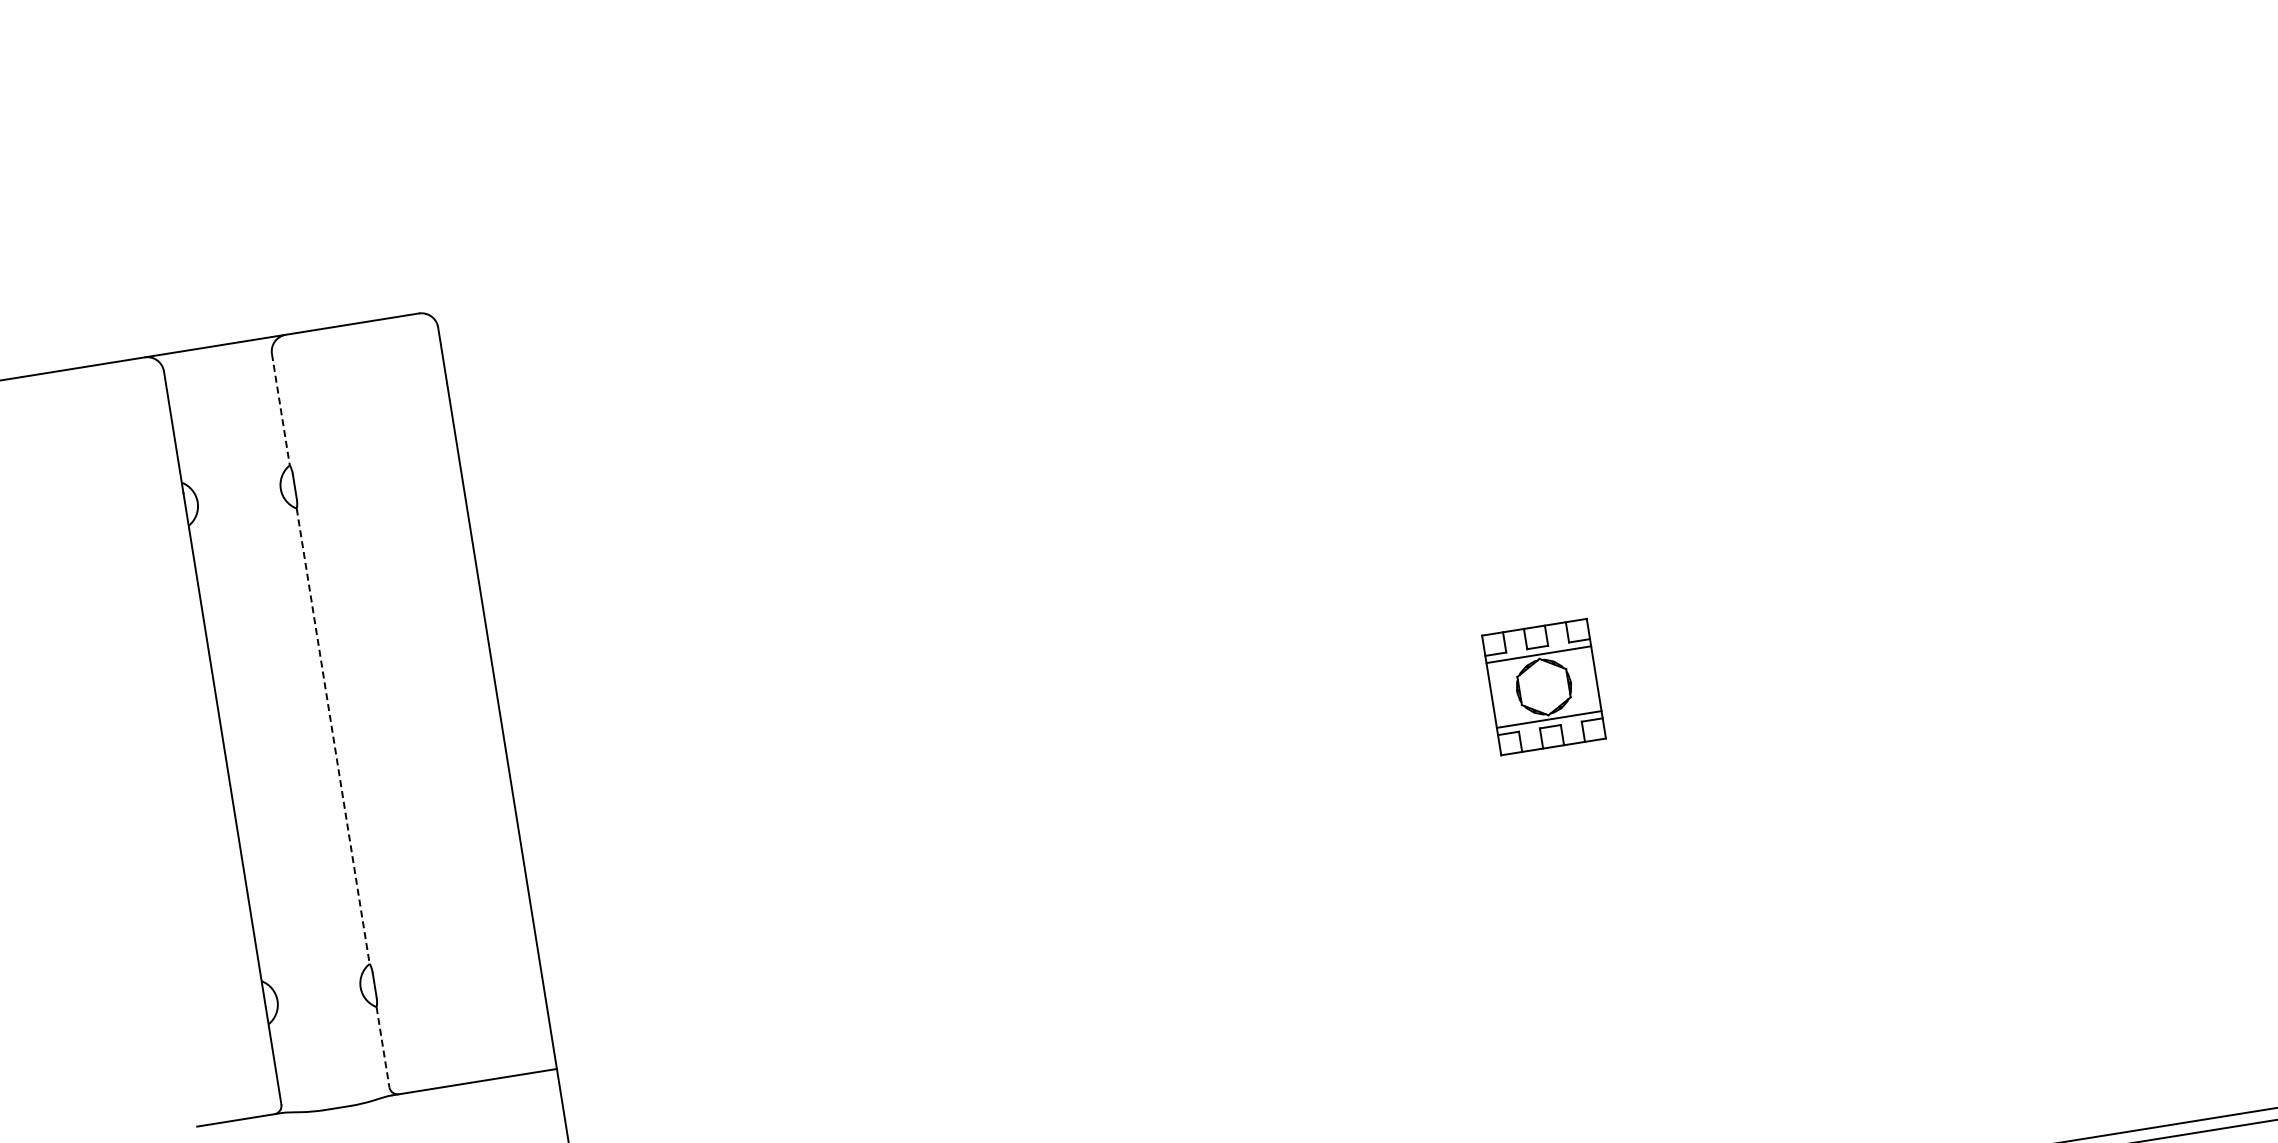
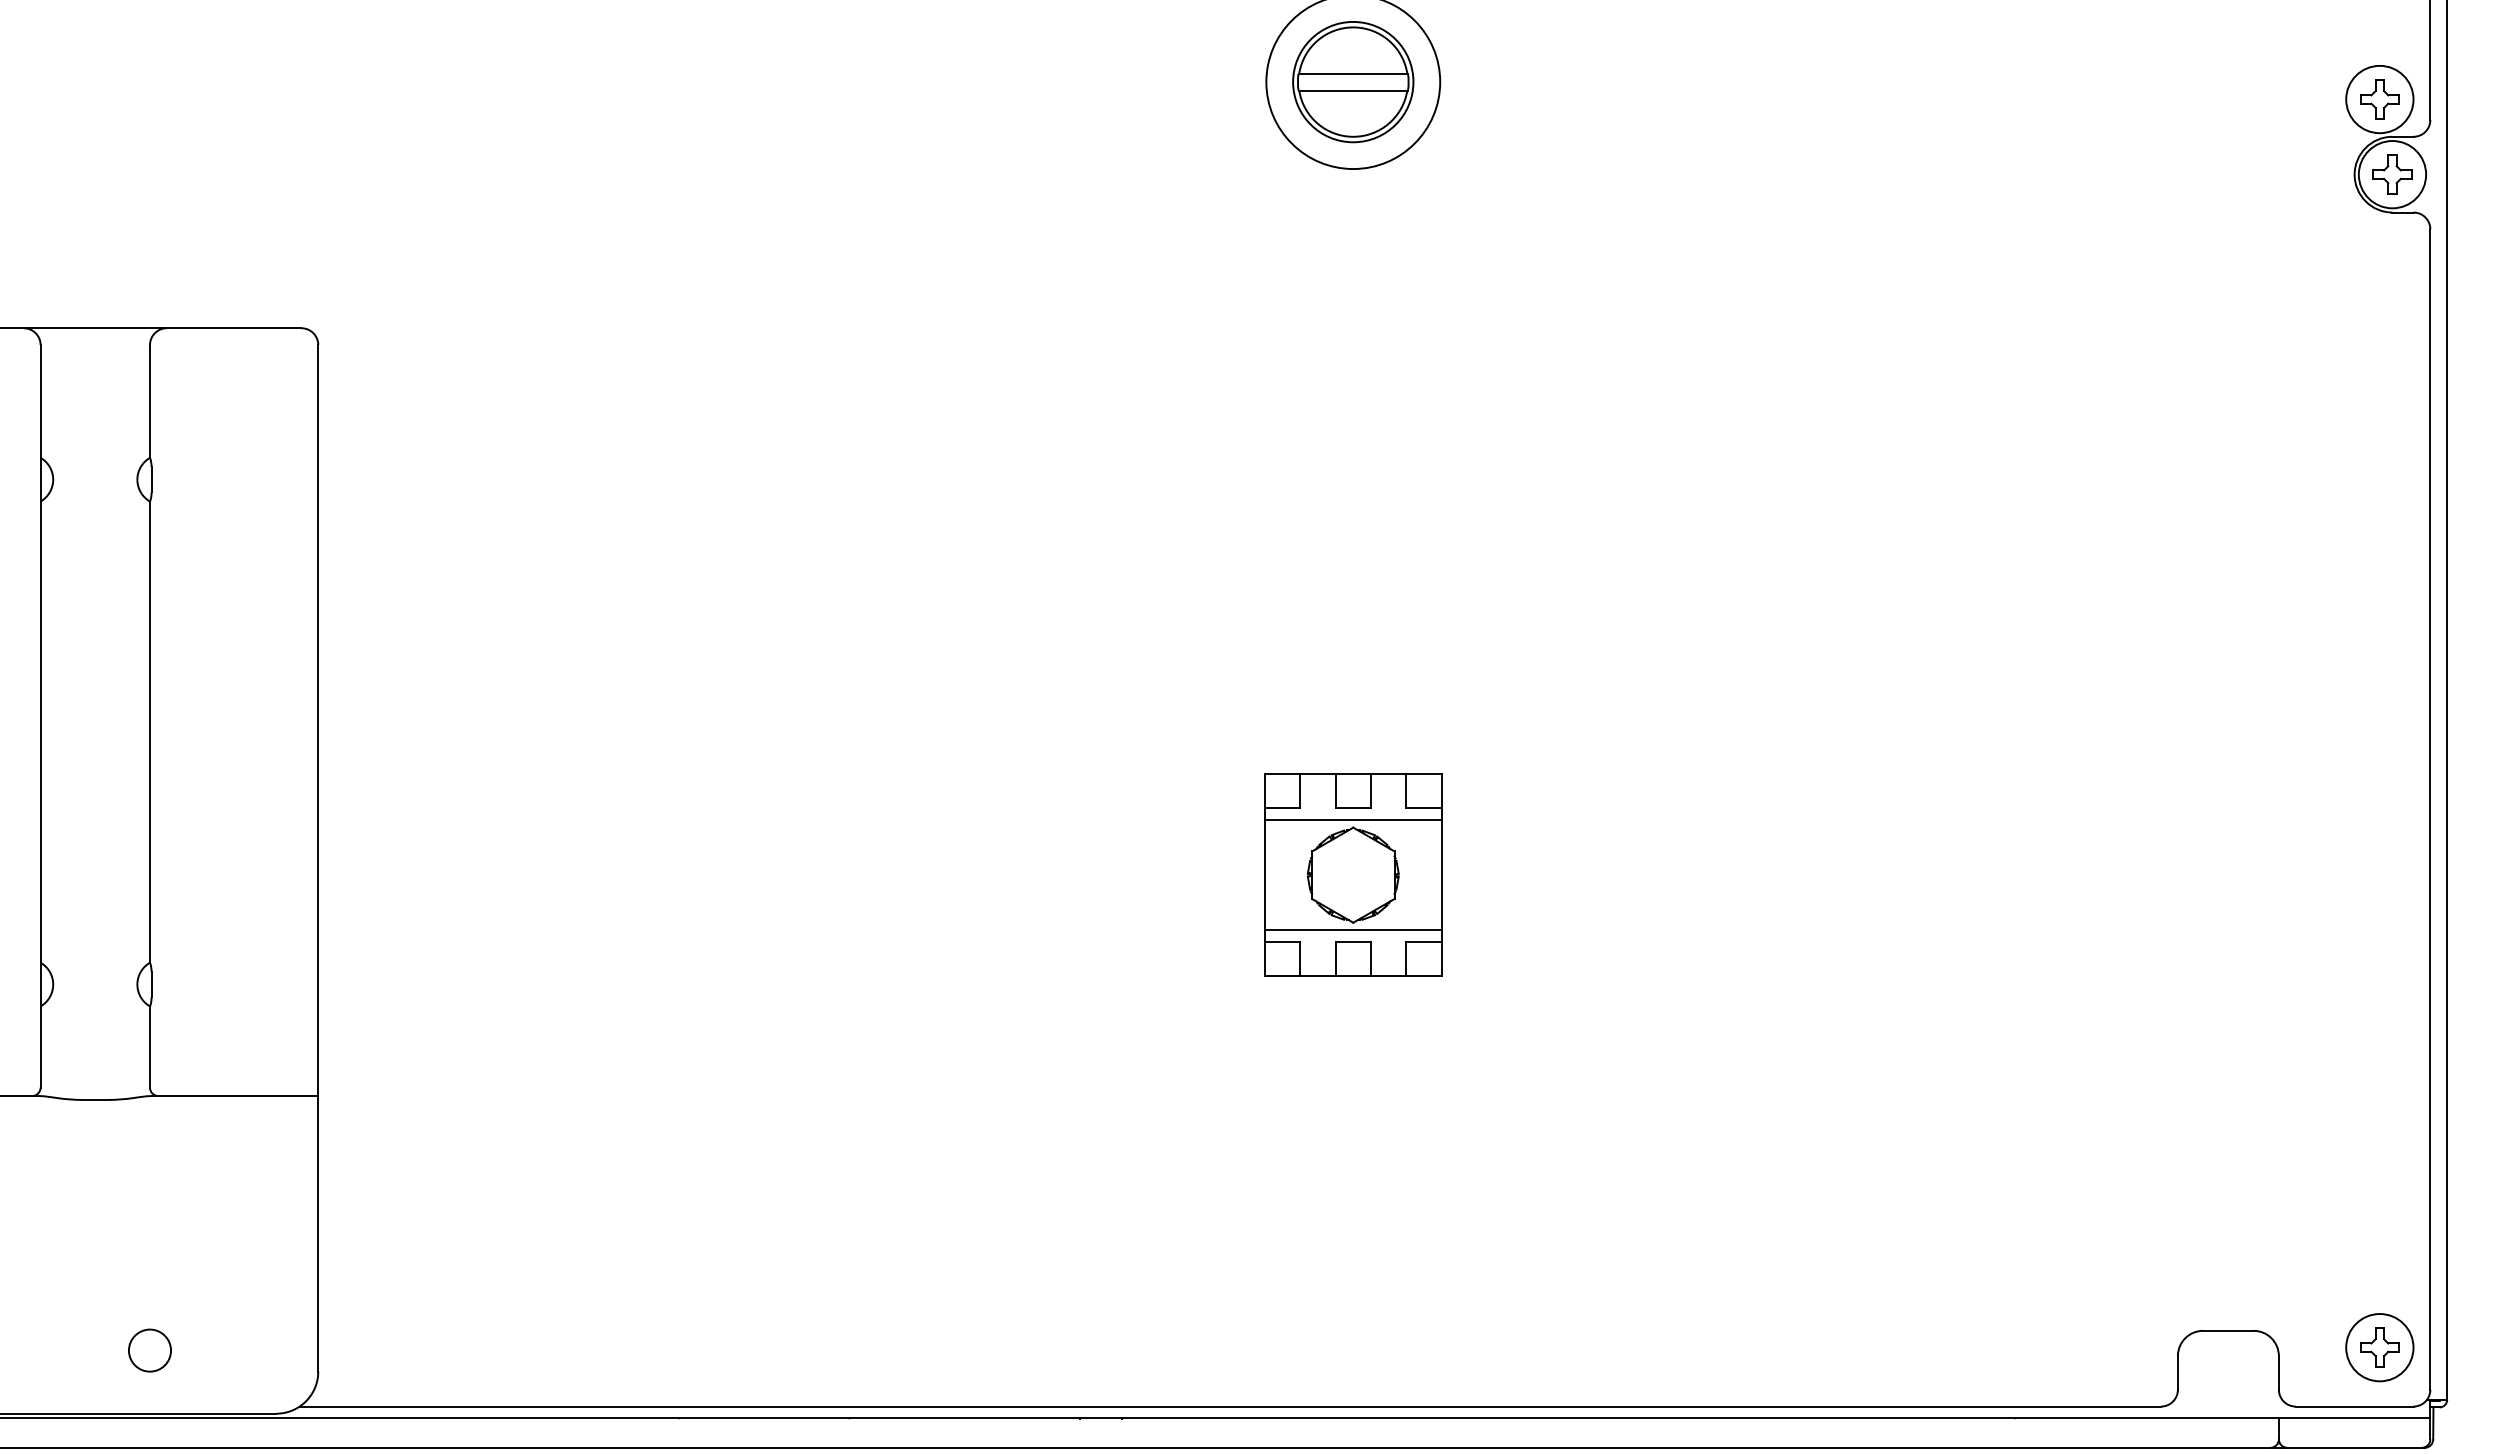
line: (281, 409) -> (150, 401), dashed -> solid
part: (1544, 686) -> (1353, 874), size x1.67
line: (333, 736) -> (150, 732), dashed -> solid
line: (383, 1047) -> (150, 1047), dashed -> solid

